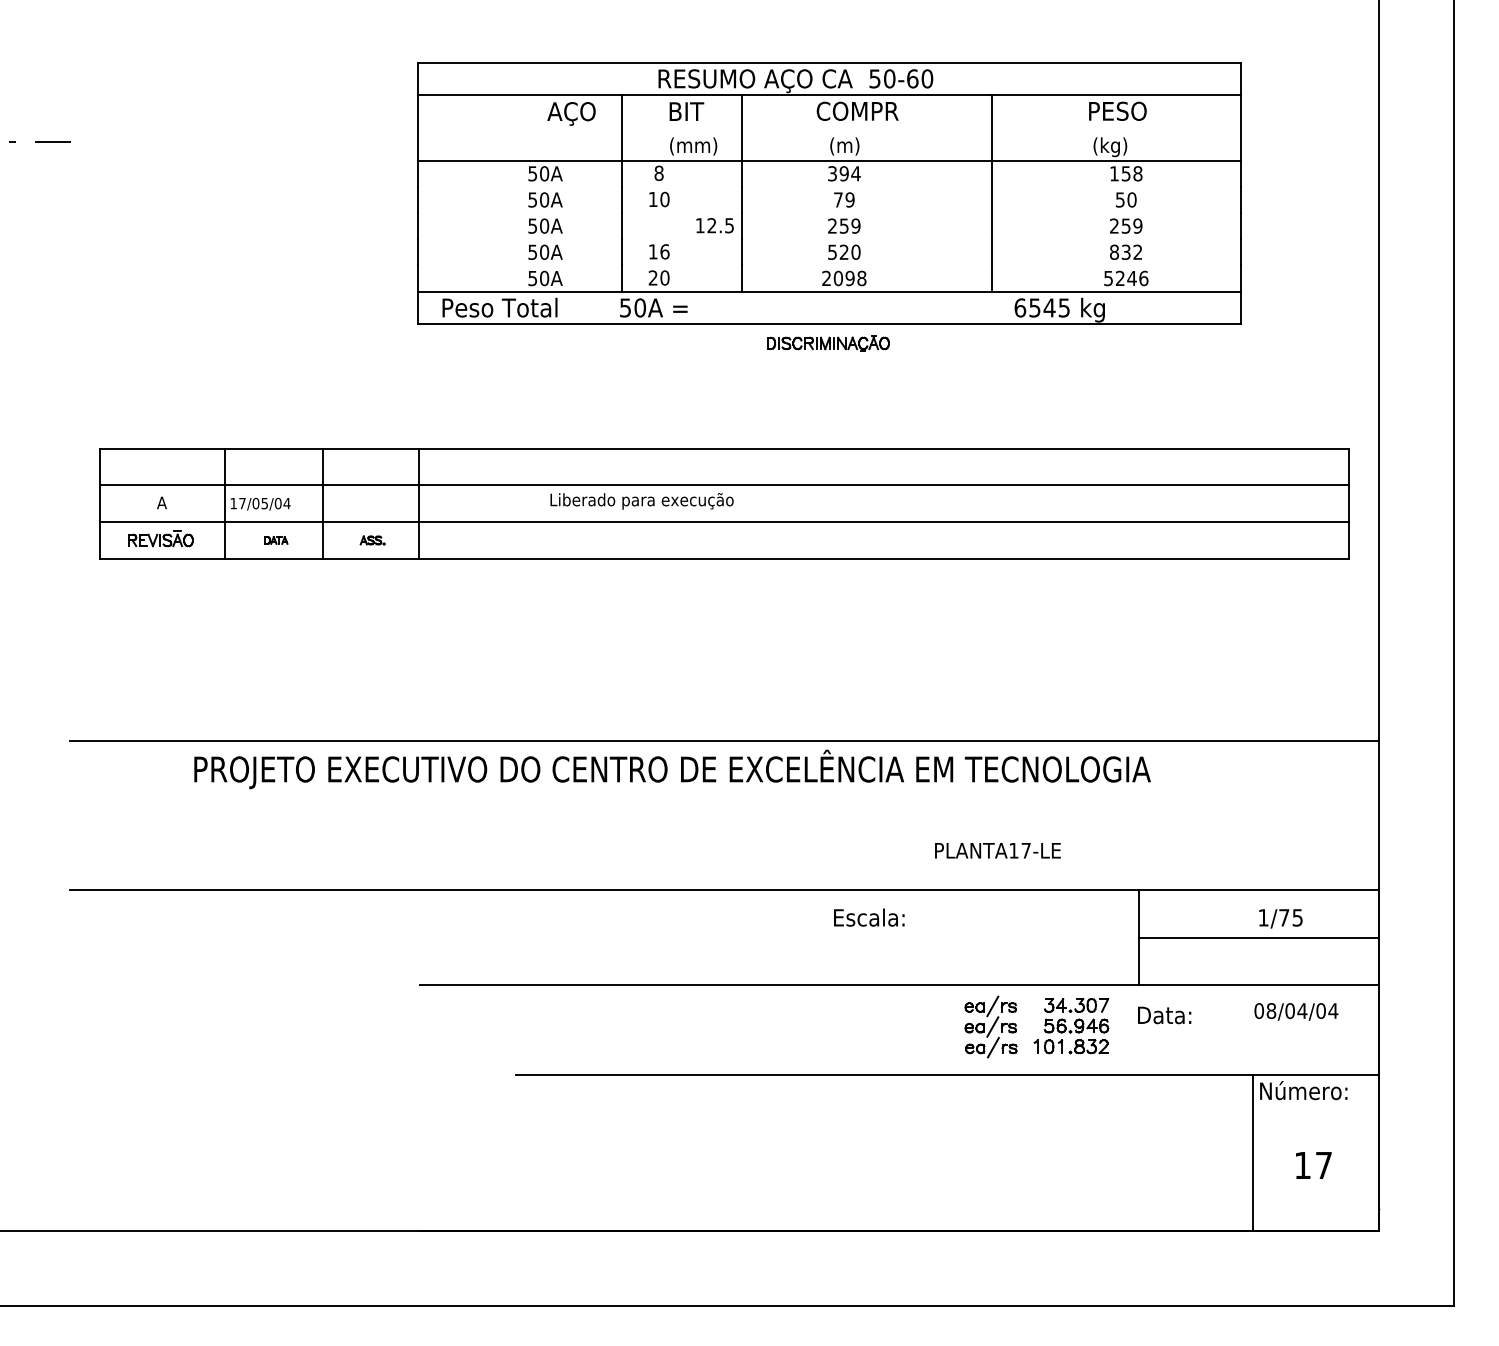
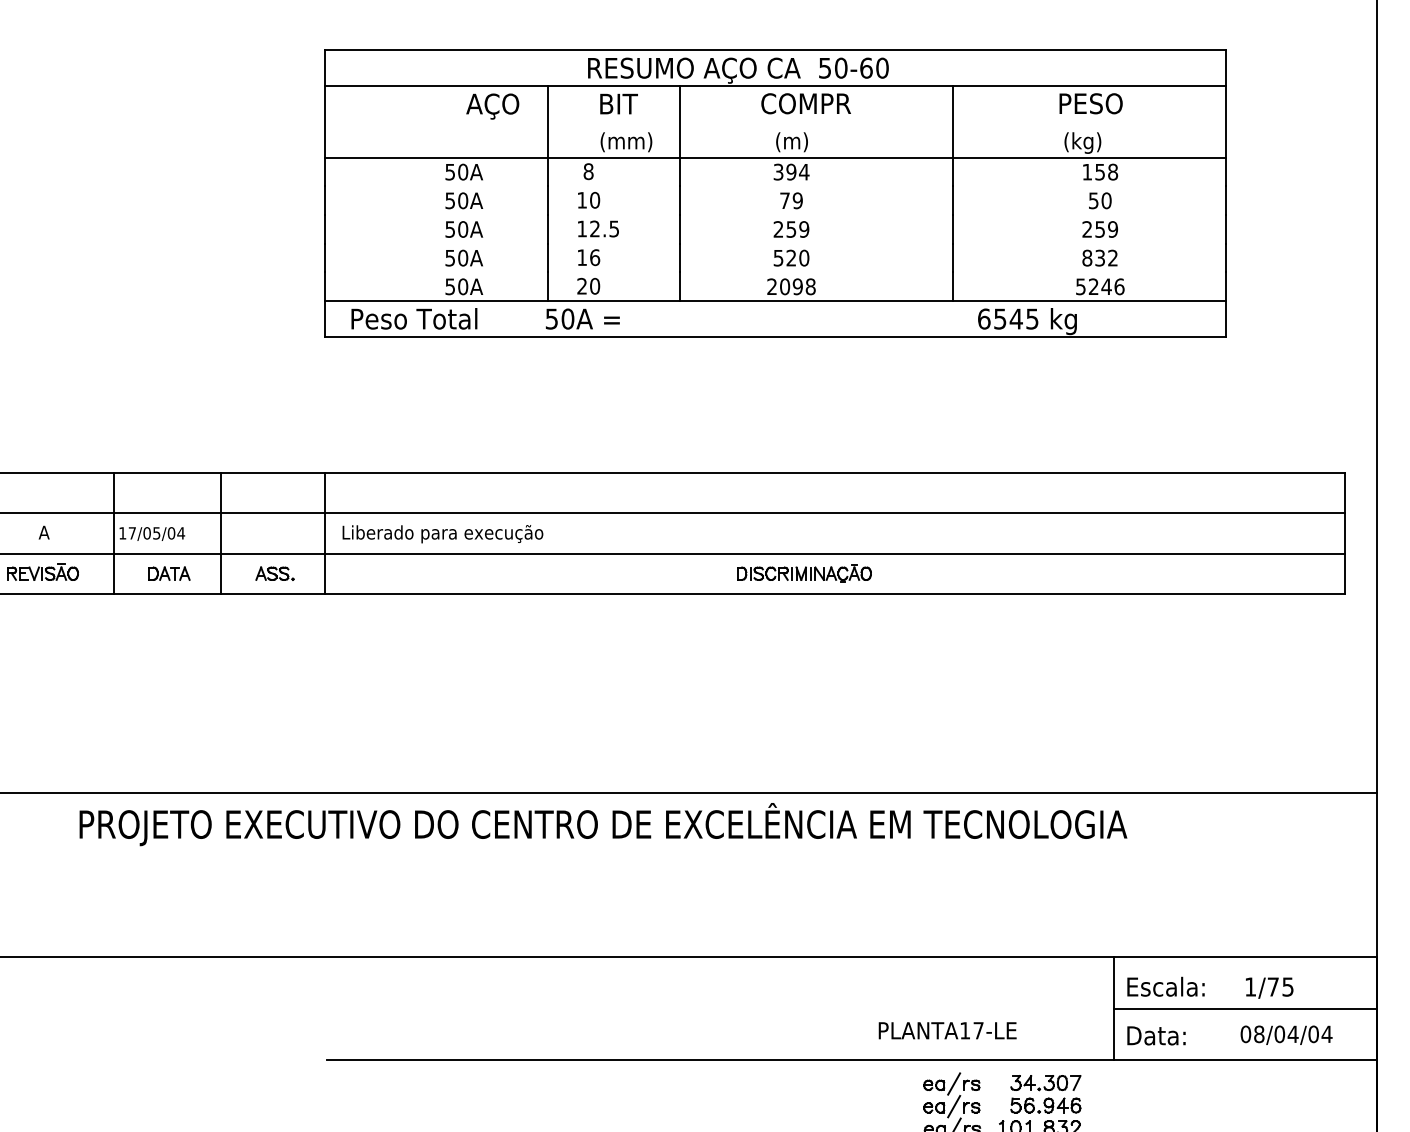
text: (714, 225) -> (597, 228), moved
part: (828, 343) -> (804, 573), moved
text: (641, 501) -> (442, 534), moved
part: (276, 540) -> (169, 573), size x1.67
part: (372, 540) -> (274, 573), size x1.43
text: (997, 850) -> (947, 1030), moved
text: (869, 917) -> (1166, 986), moved
text: (1296, 1011) -> (1286, 1034), moved
text: (1164, 1015) -> (1156, 1035), moved

